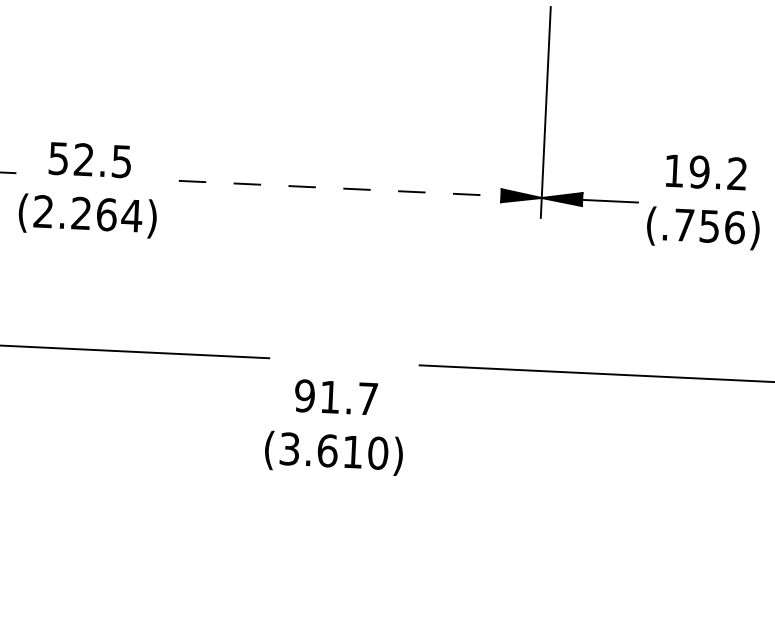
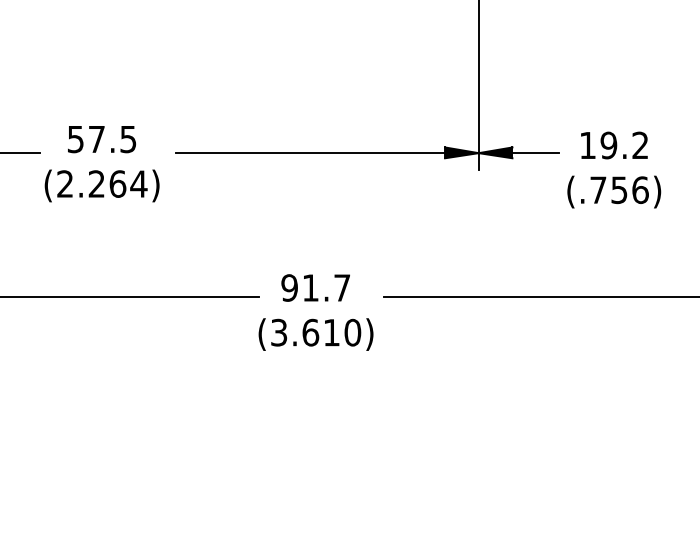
text: (83, 158) -> (96, 138), 52.5 -> 57.5
line: (361, 189) -> (328, 153), dashed -> solid
text: (704, 201) -> (614, 169), moved
text: (334, 426) -> (315, 312), moved

